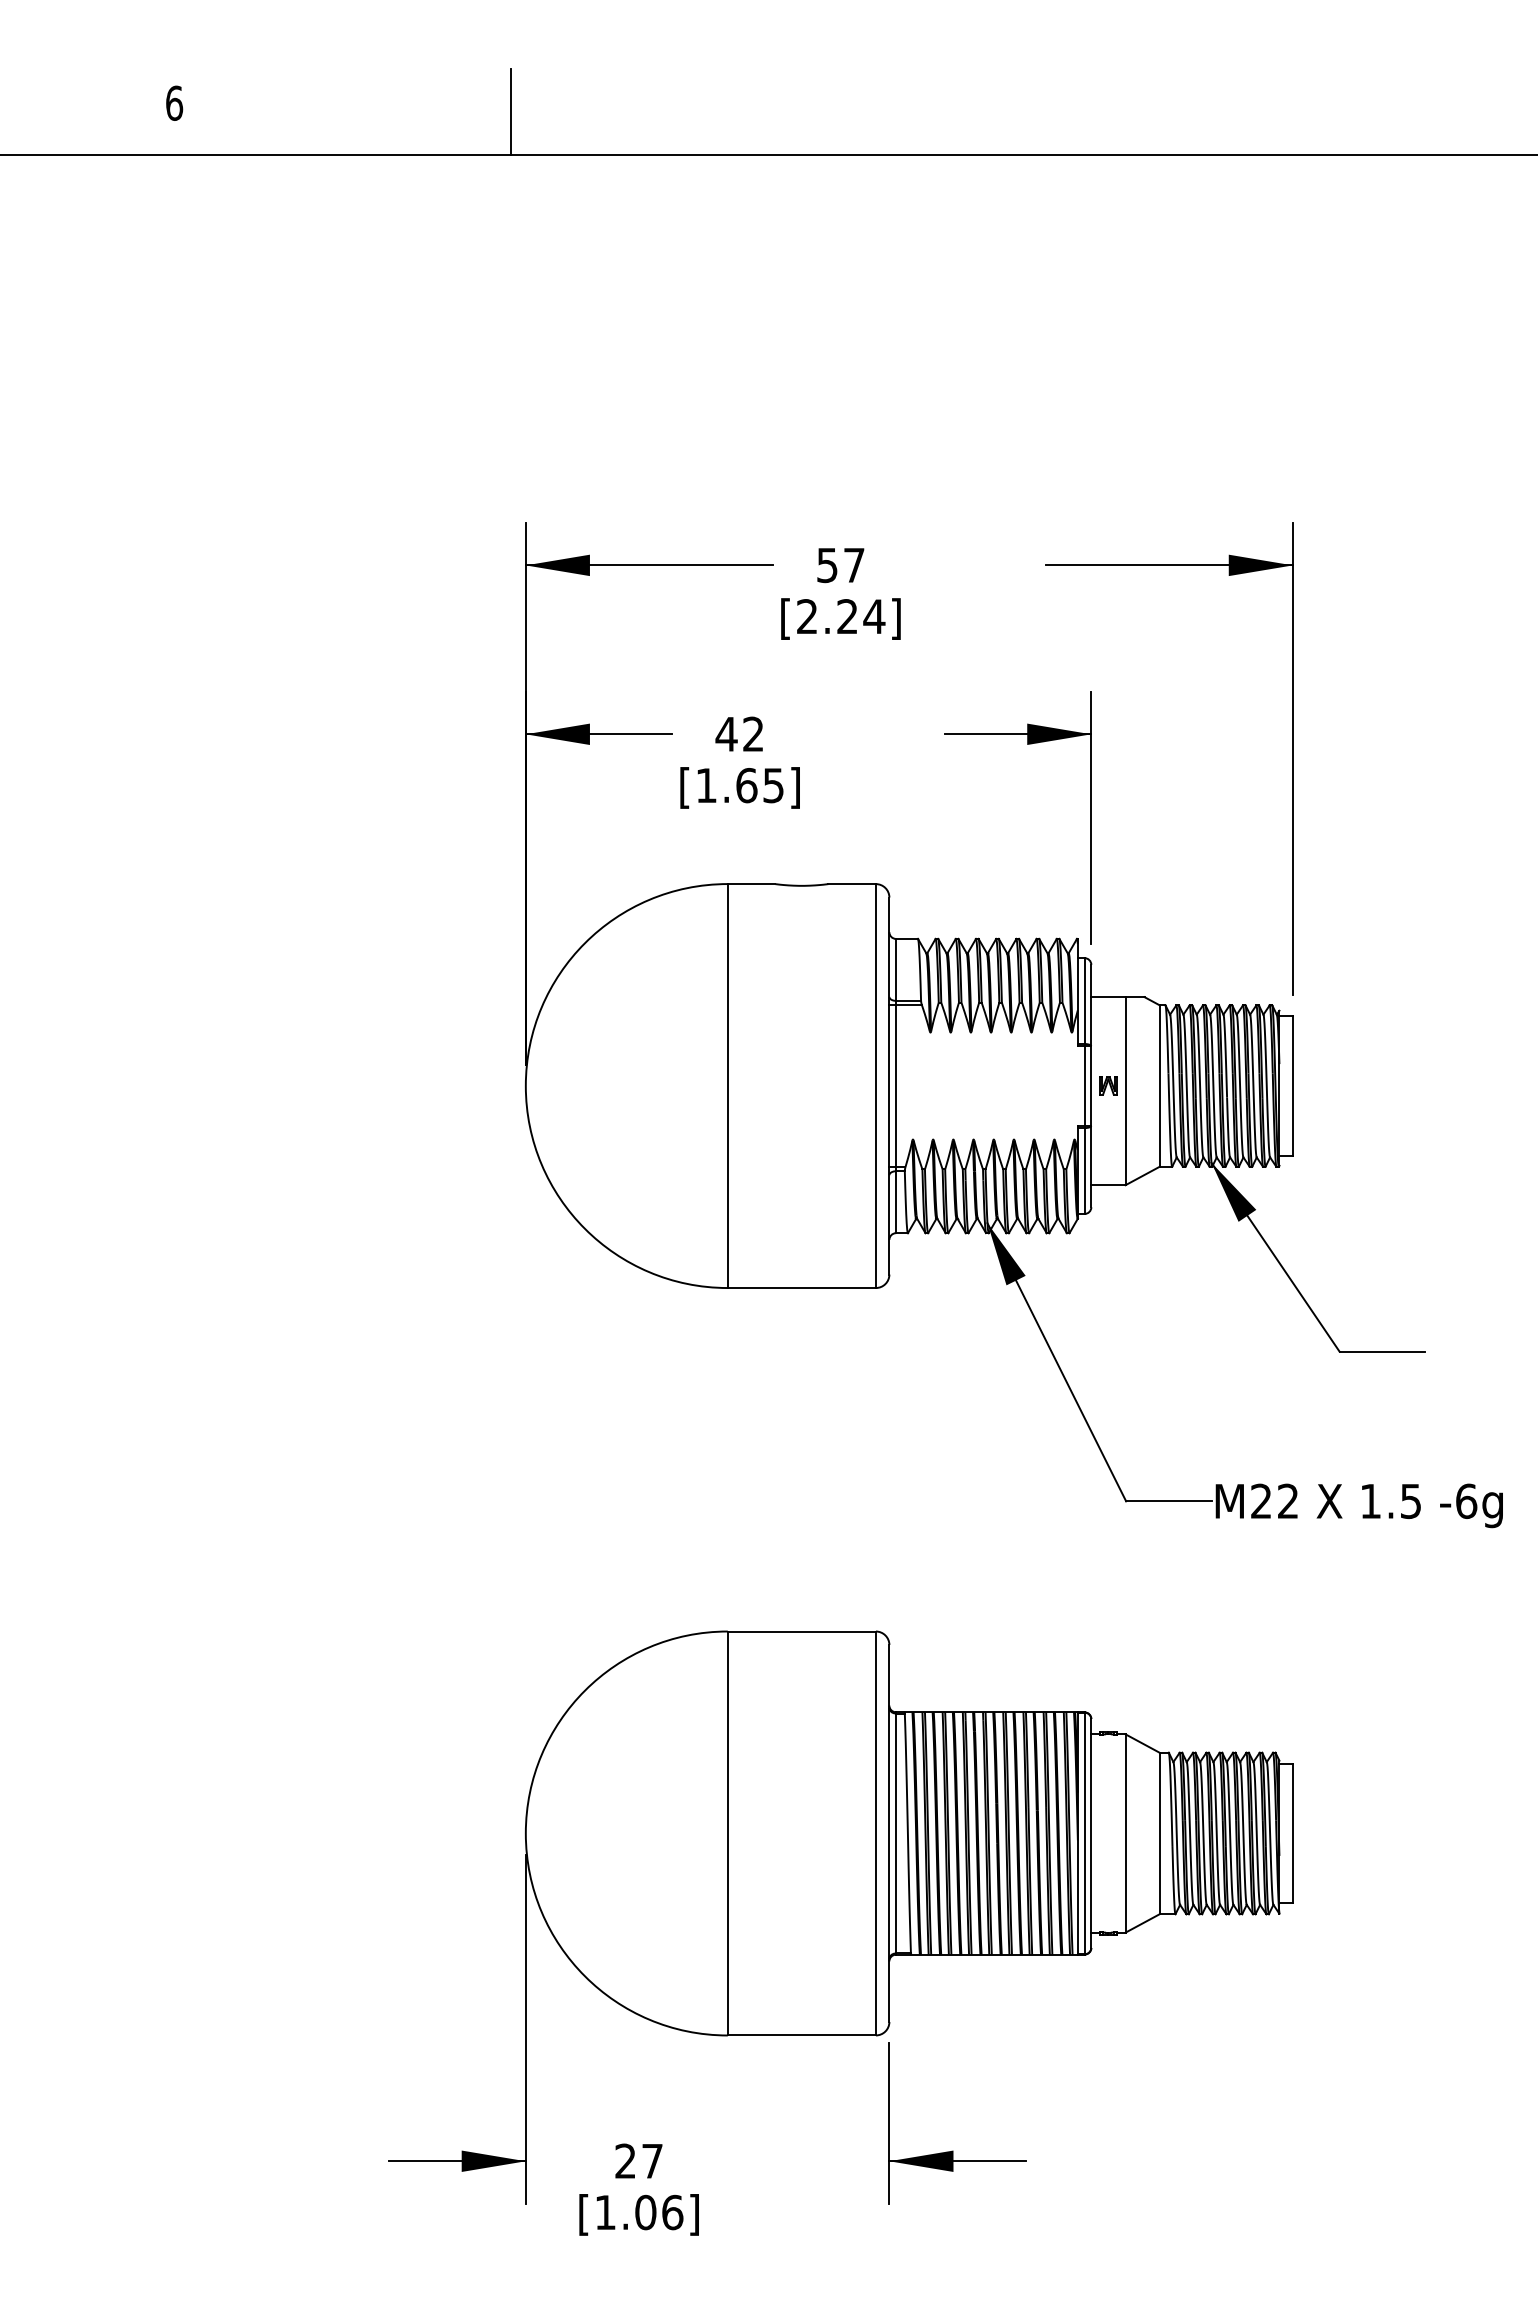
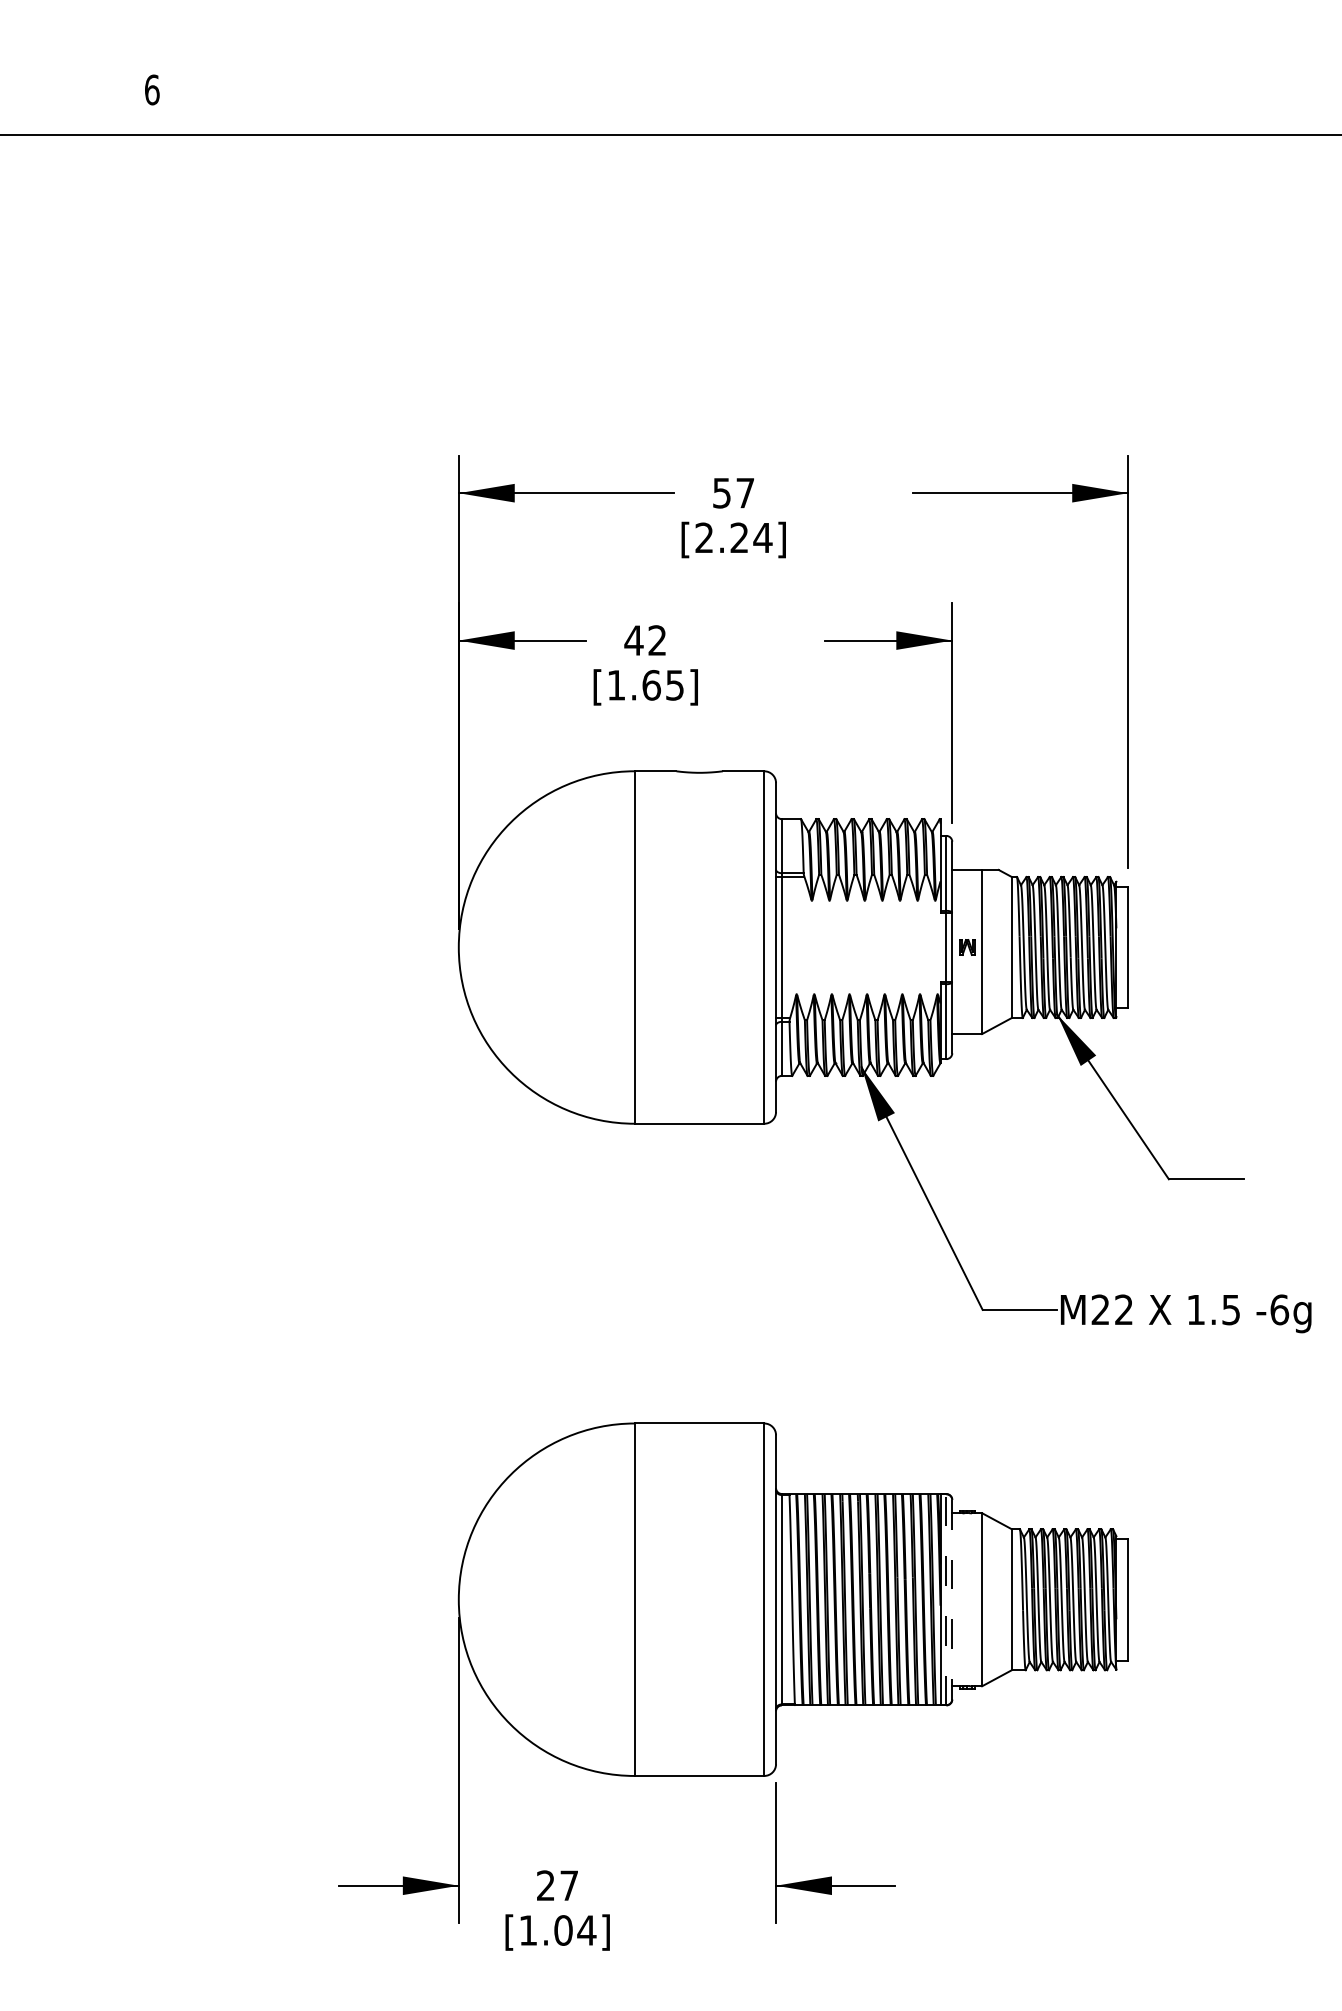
line: (511, 111) -> (446, 97), removed
line: (1084, 1832) -> (946, 1598), solid -> dashed
line: (1091, 1833) -> (952, 1599), solid -> dashed
text: (672, 2212) -> (586, 1930), [1.06] -> [1.04]

